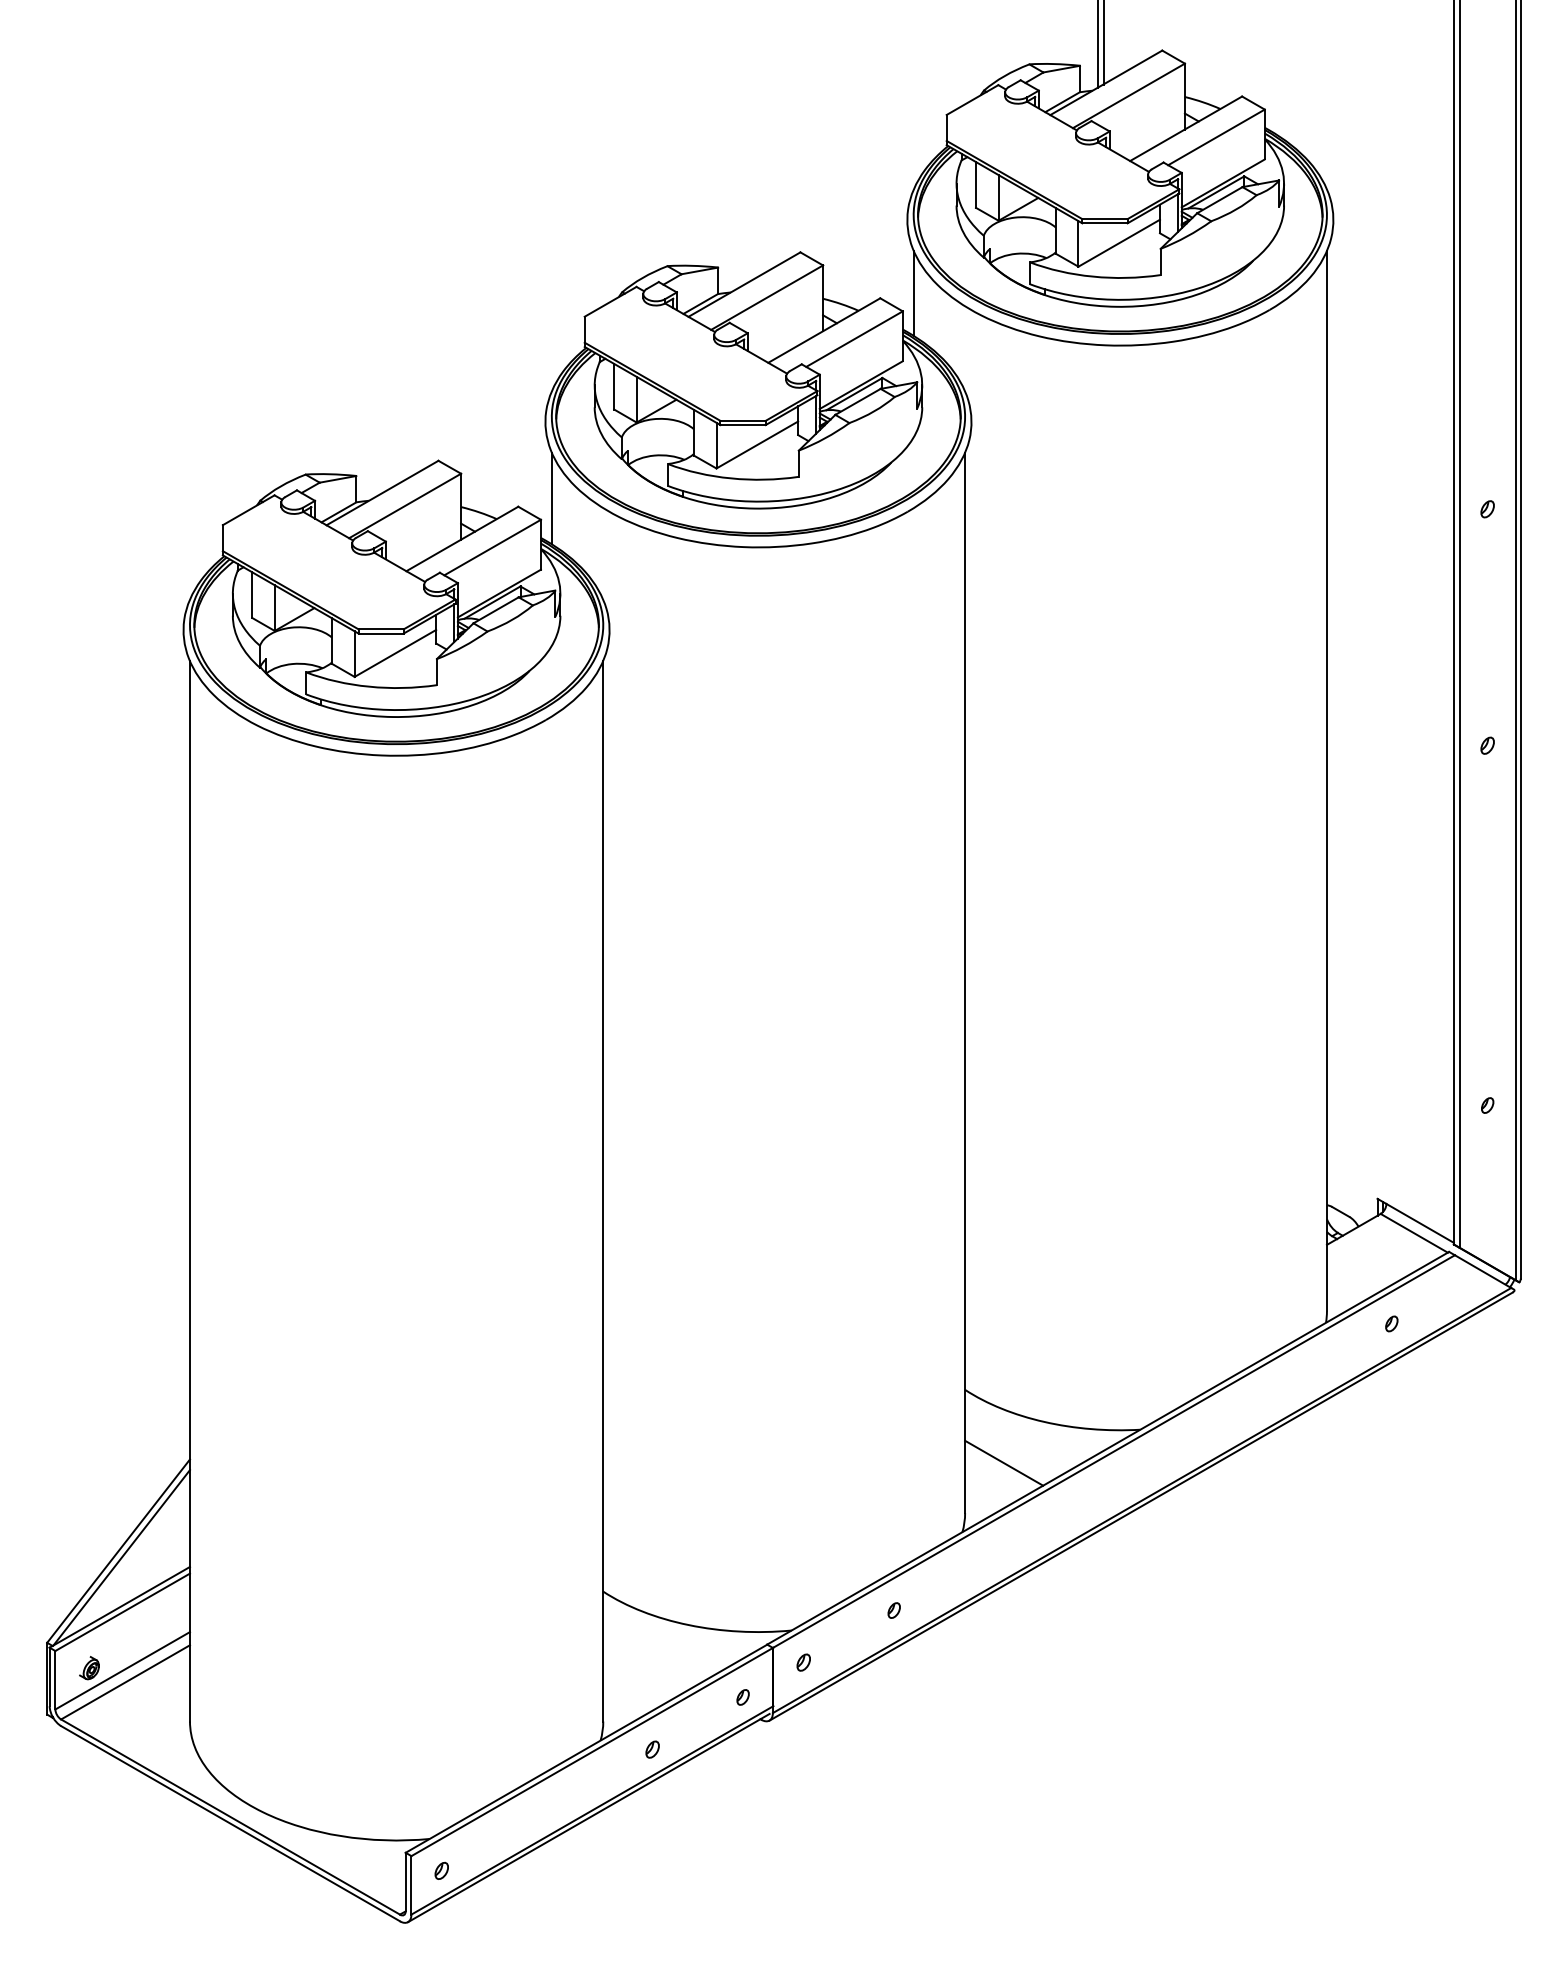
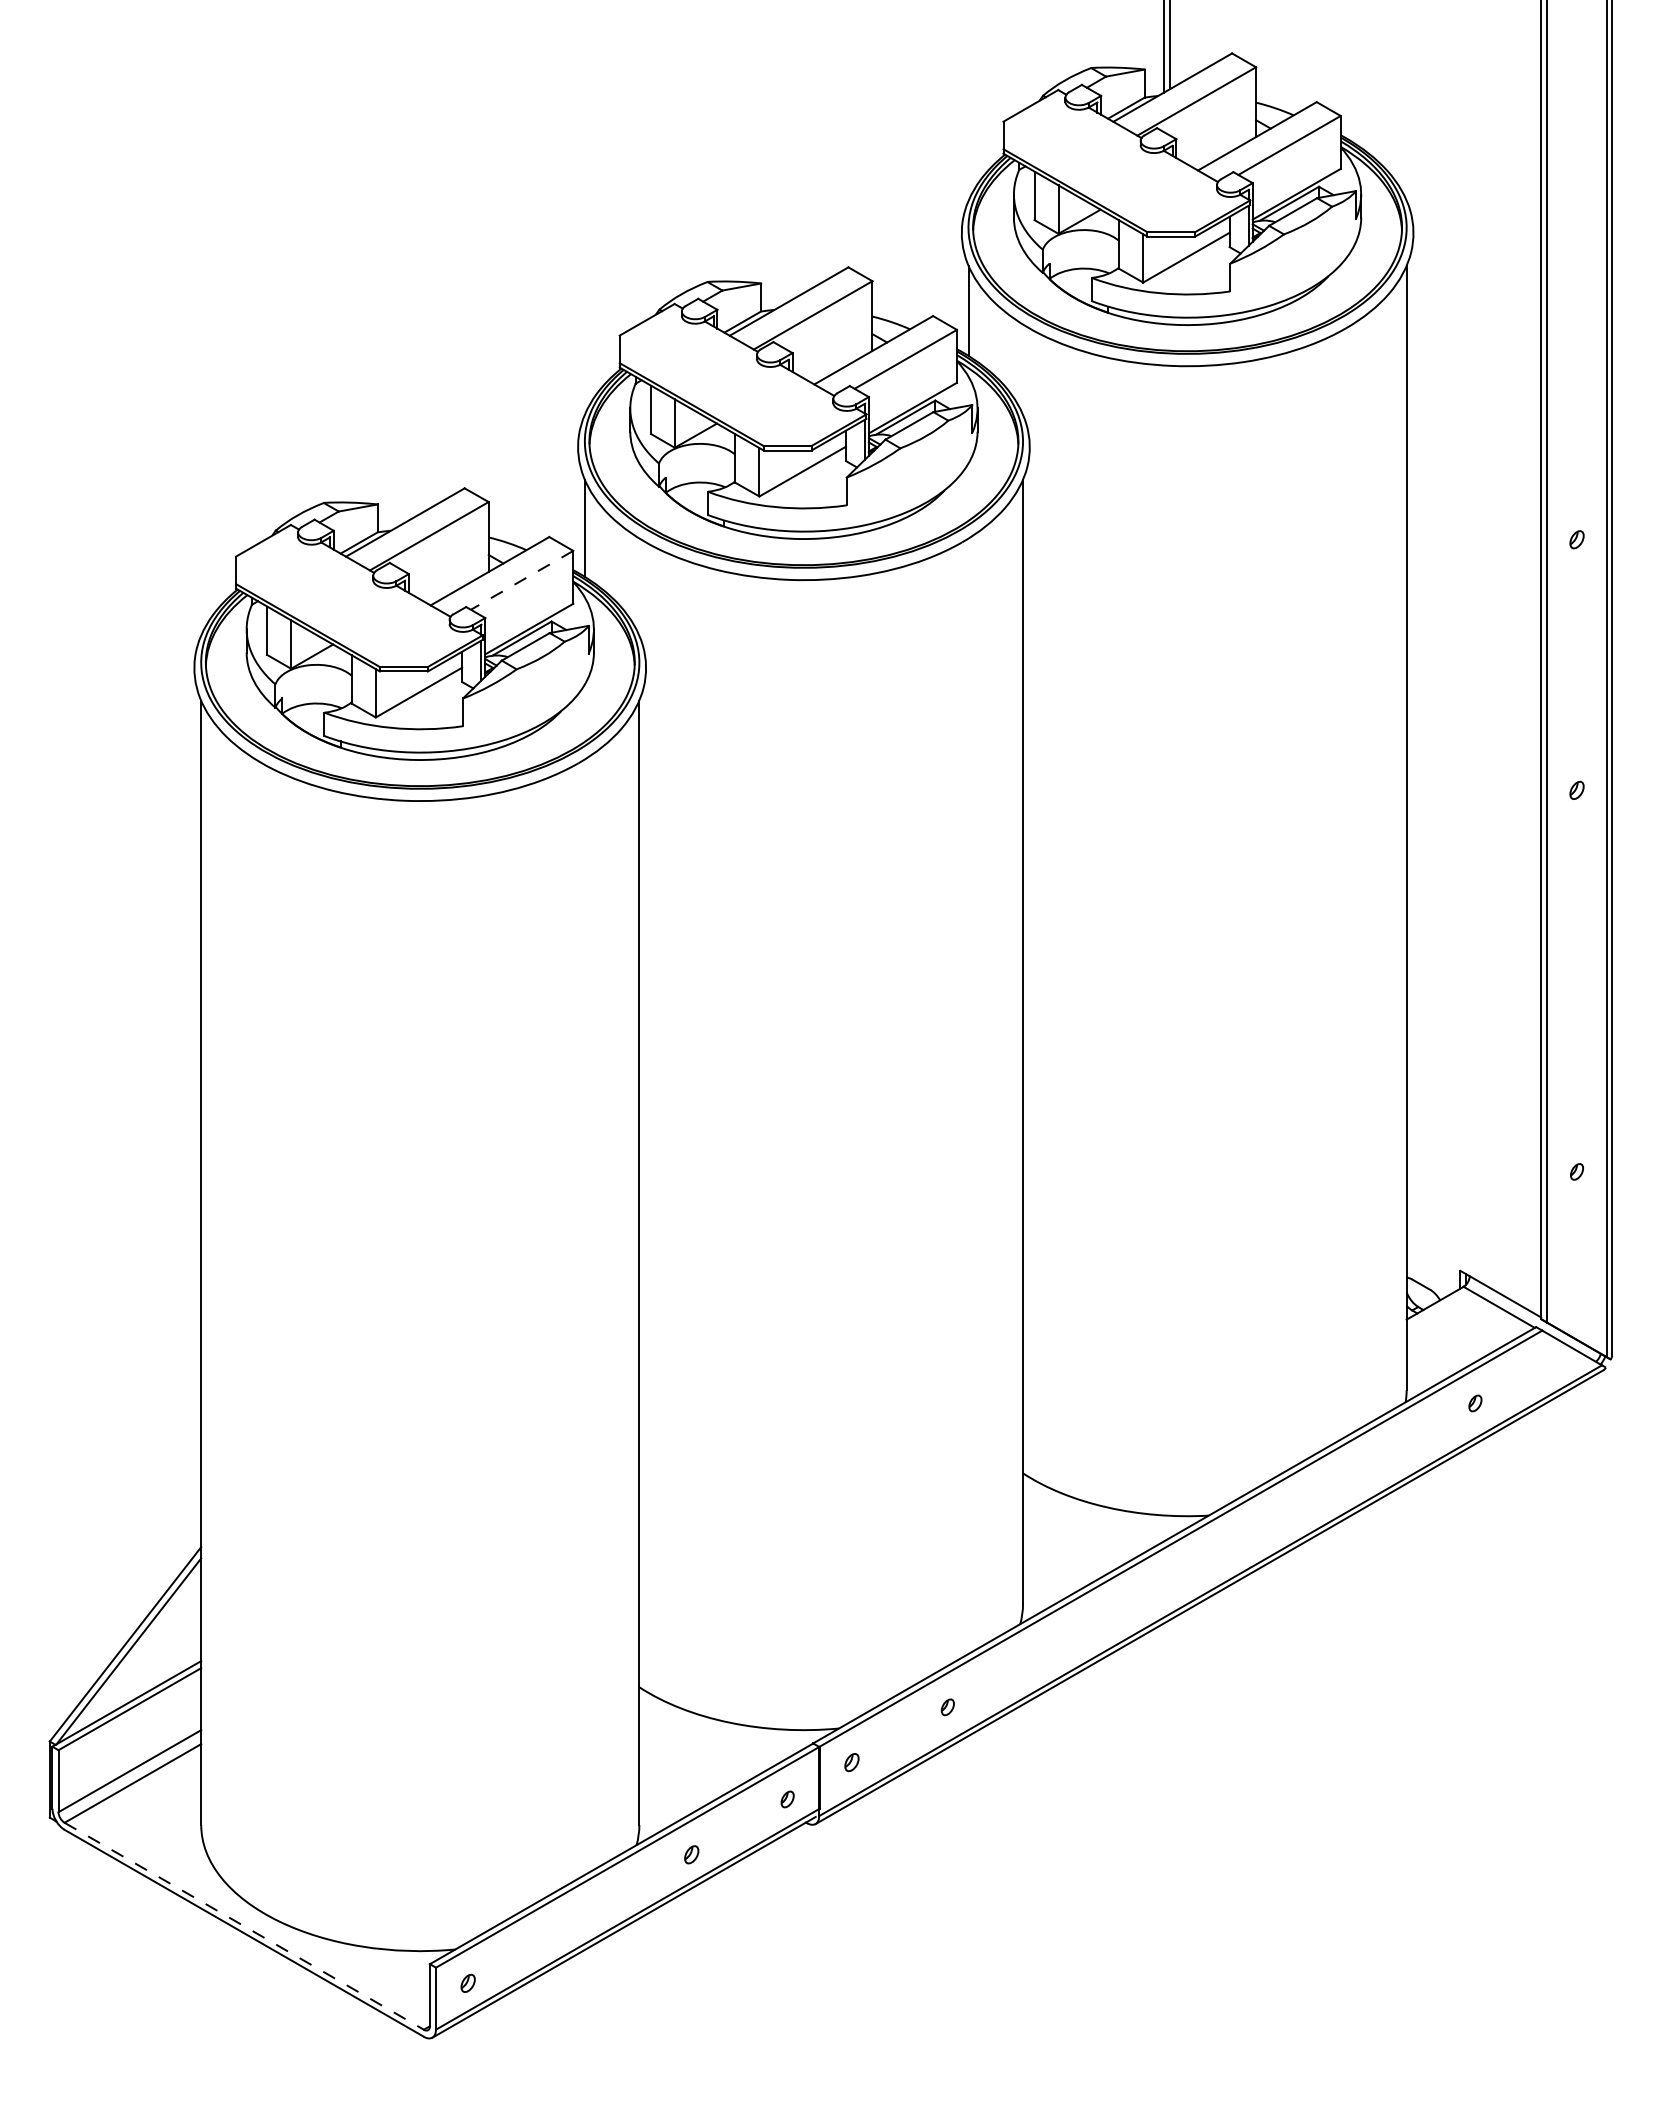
line: (492, 547) -> (521, 580), solid -> dashed
line: (1004, 1462) -> (1064, 1550), removed
part: (89, 1668) -> (94, 1768), removed
line: (230, 1817) -> (244, 1926), solid -> dashed

